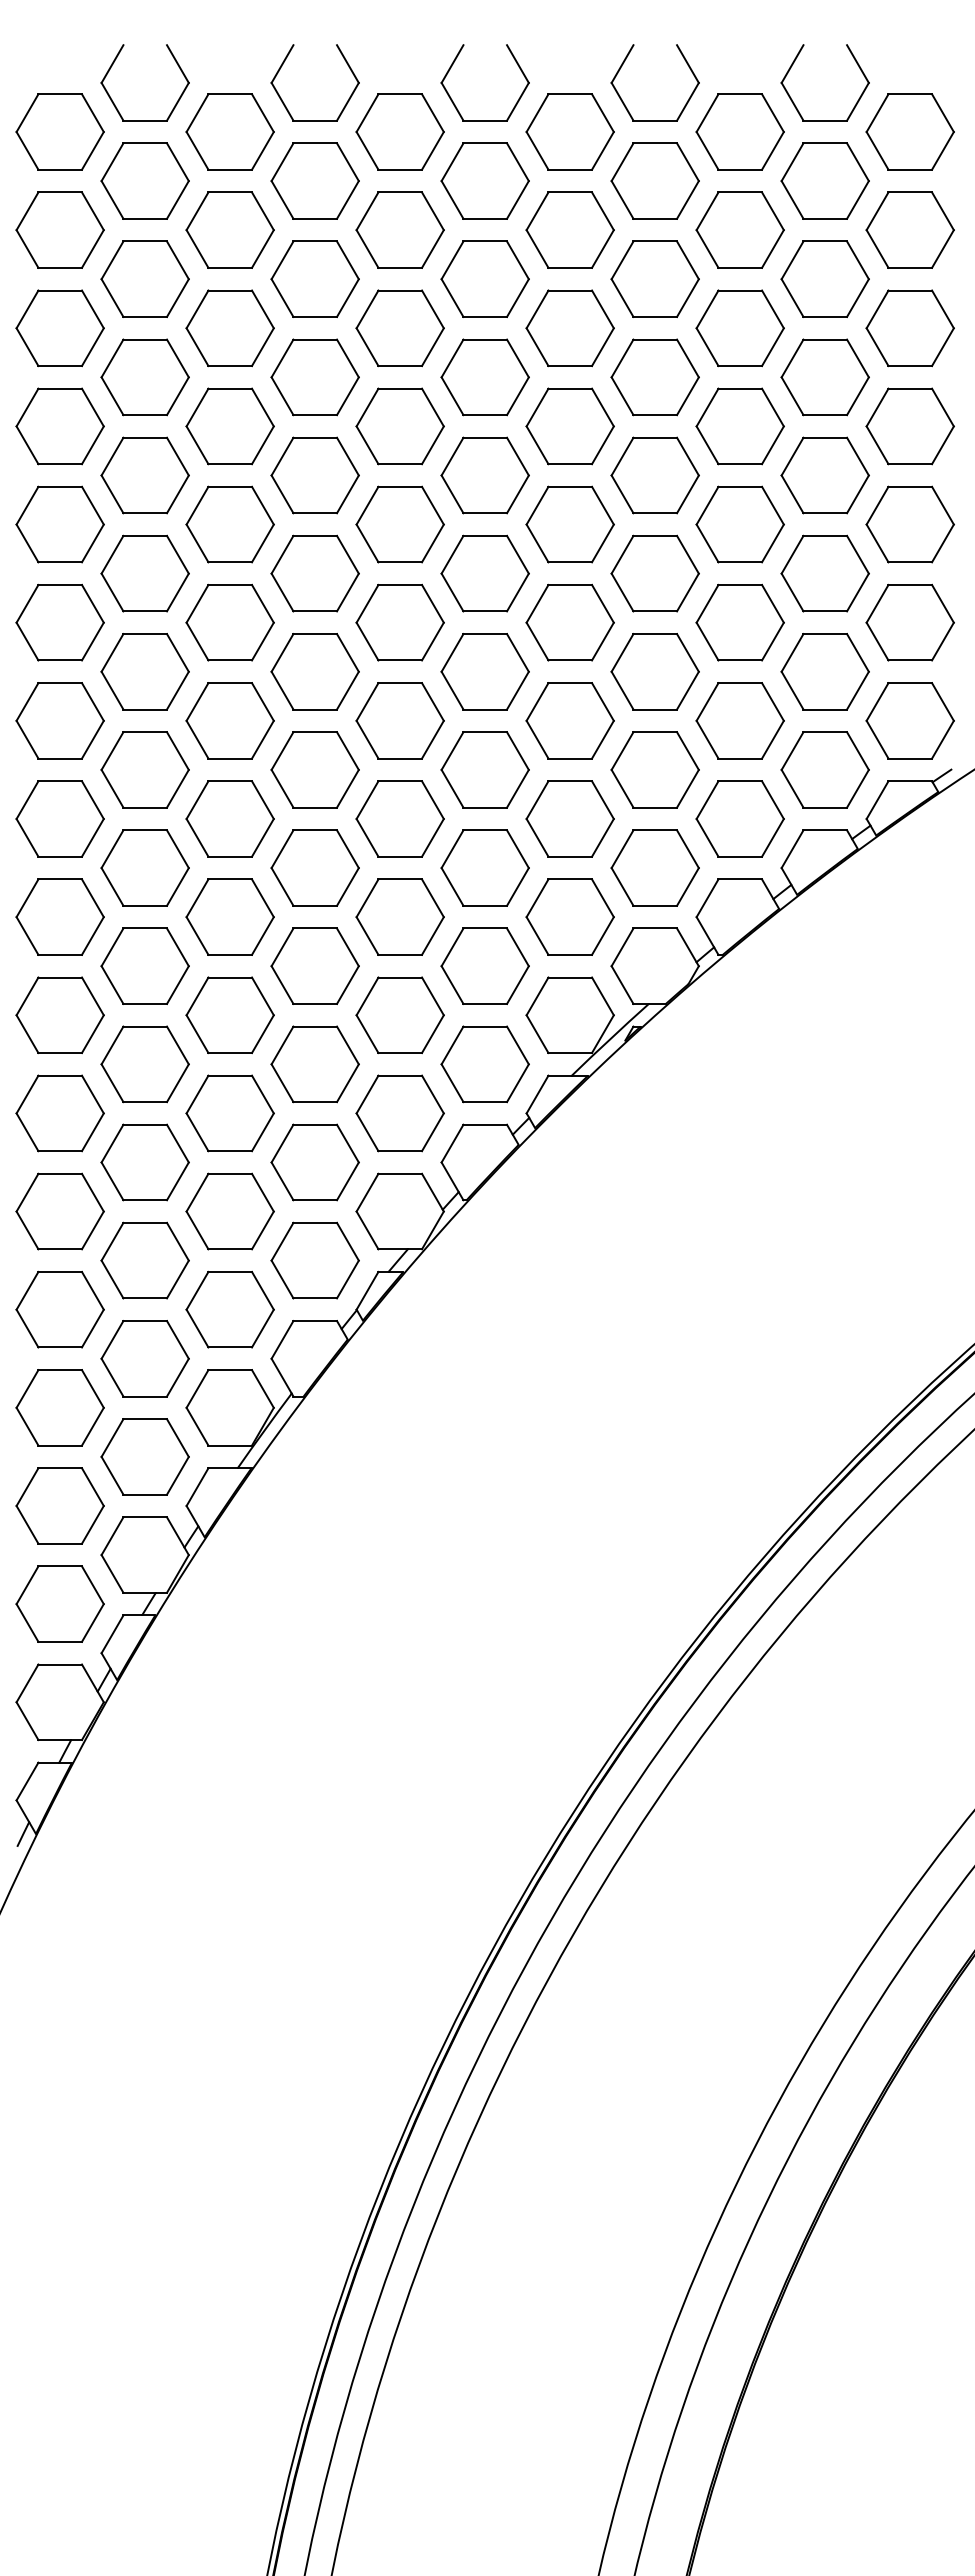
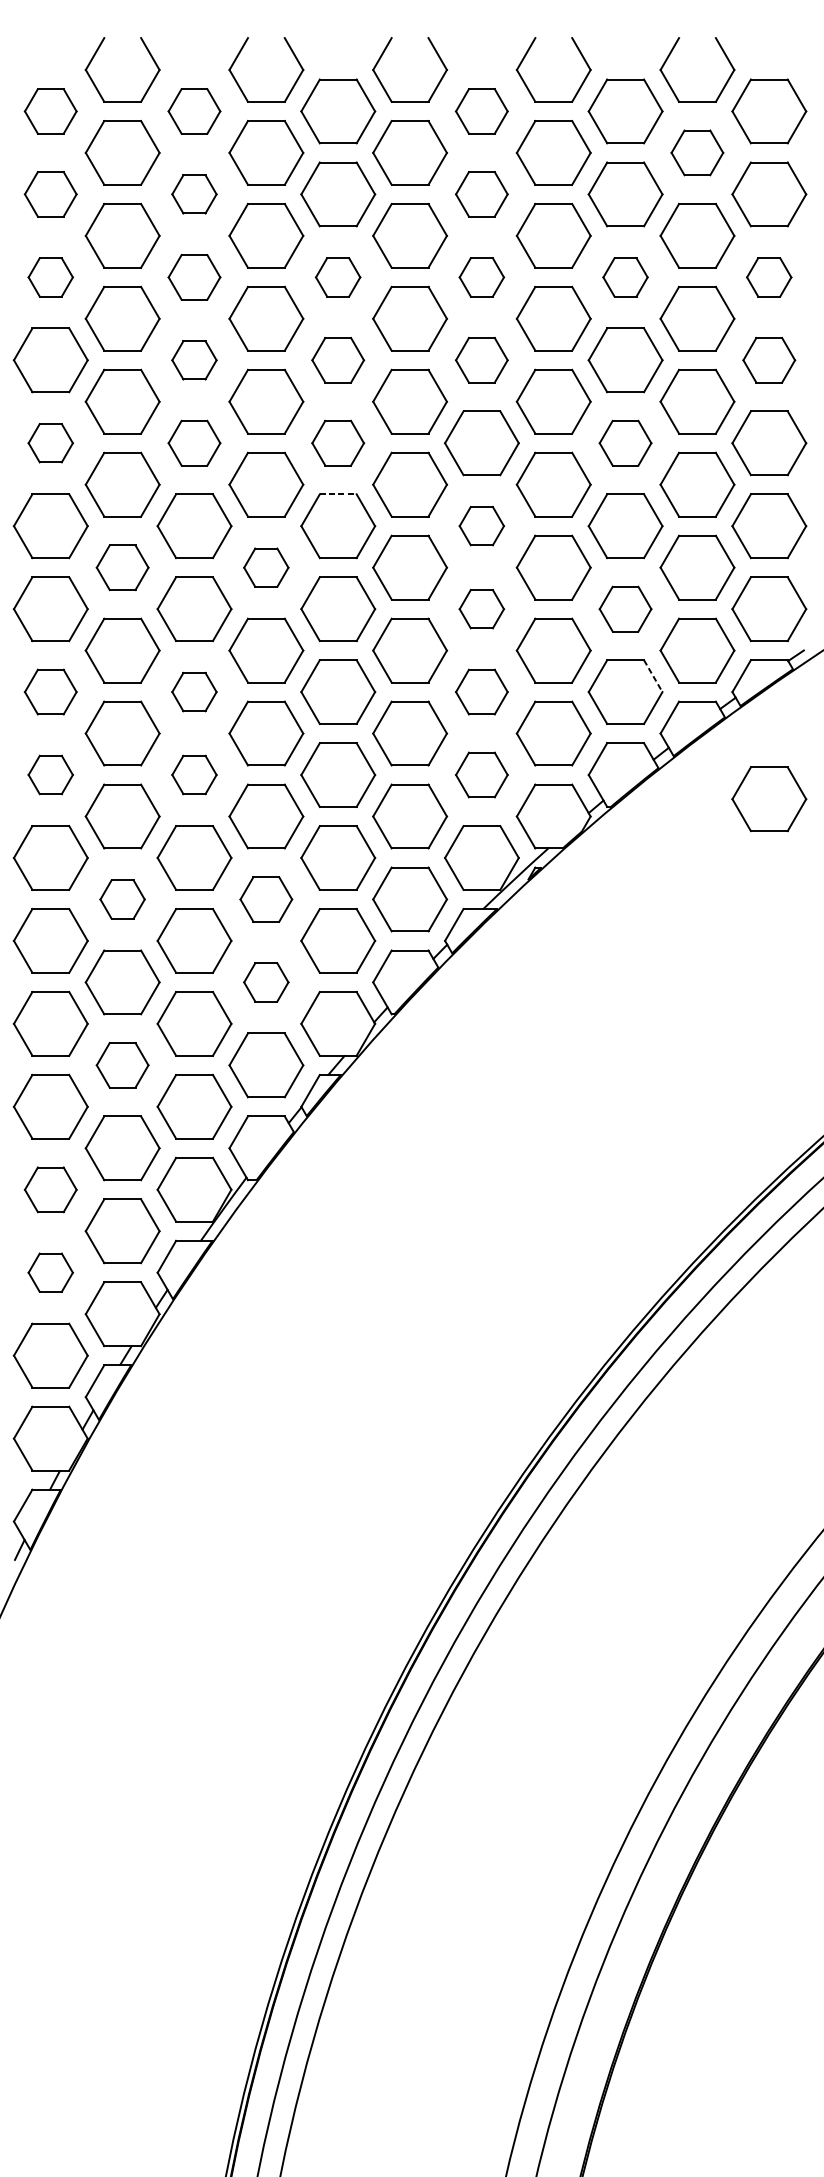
part: (59, 131) -> (50, 111), size x0.7
part: (229, 131) -> (193, 111), size x0.7
part: (569, 131) -> (481, 111), size x0.7
part: (824, 180) -> (696, 152), size x0.7
part: (59, 229) -> (50, 193), size x0.7
part: (229, 229) -> (193, 193), size x0.6
part: (569, 229) -> (481, 193), size x0.7
part: (59, 328) -> (50, 277), size x0.6
part: (229, 328) -> (193, 277), size x0.7
part: (399, 328) -> (337, 277), size x0.6
part: (569, 328) -> (481, 277), size x0.6
part: (739, 328) -> (624, 277), size x0.6
part: (909, 328) -> (768, 277), size x0.6
part: (229, 426) -> (193, 360), size x0.6
part: (399, 426) -> (337, 360), size x0.7
part: (569, 426) -> (481, 360), size x0.7
part: (909, 426) -> (768, 360), size x0.7
part: (59, 524) -> (50, 443), size x0.6
part: (229, 524) -> (193, 443), size x0.7
part: (399, 524) -> (337, 443), size x0.7
part: (739, 524) -> (624, 443), size x0.7
line: (400, 584) -> (338, 493), solid -> dashed
part: (569, 622) -> (481, 526), size x0.6
part: (144, 671) -> (122, 567), size x0.7
part: (314, 671) -> (265, 567), size x0.6
part: (569, 720) -> (481, 608), size x0.6
part: (739, 720) -> (624, 608), size x0.7
line: (772, 800) -> (652, 676), solid -> dashed
part: (59, 818) -> (50, 691), size x0.7
part: (229, 818) -> (193, 691), size x0.6
part: (569, 818) -> (481, 691), size x0.7
part: (59, 916) -> (50, 774), size x0.6
part: (229, 916) -> (193, 774), size x0.6
part: (569, 916) -> (481, 774), size x0.7
part: (909, 945) -> (768, 799), added
part: (144, 1064) -> (122, 899), size x0.6
part: (314, 1064) -> (265, 899), size x0.7
part: (314, 1162) -> (265, 982), size x0.6
part: (144, 1260) -> (122, 1065), size x0.7
part: (59, 1407) -> (50, 1189), size x0.7
part: (59, 1505) -> (50, 1272), size x0.6

